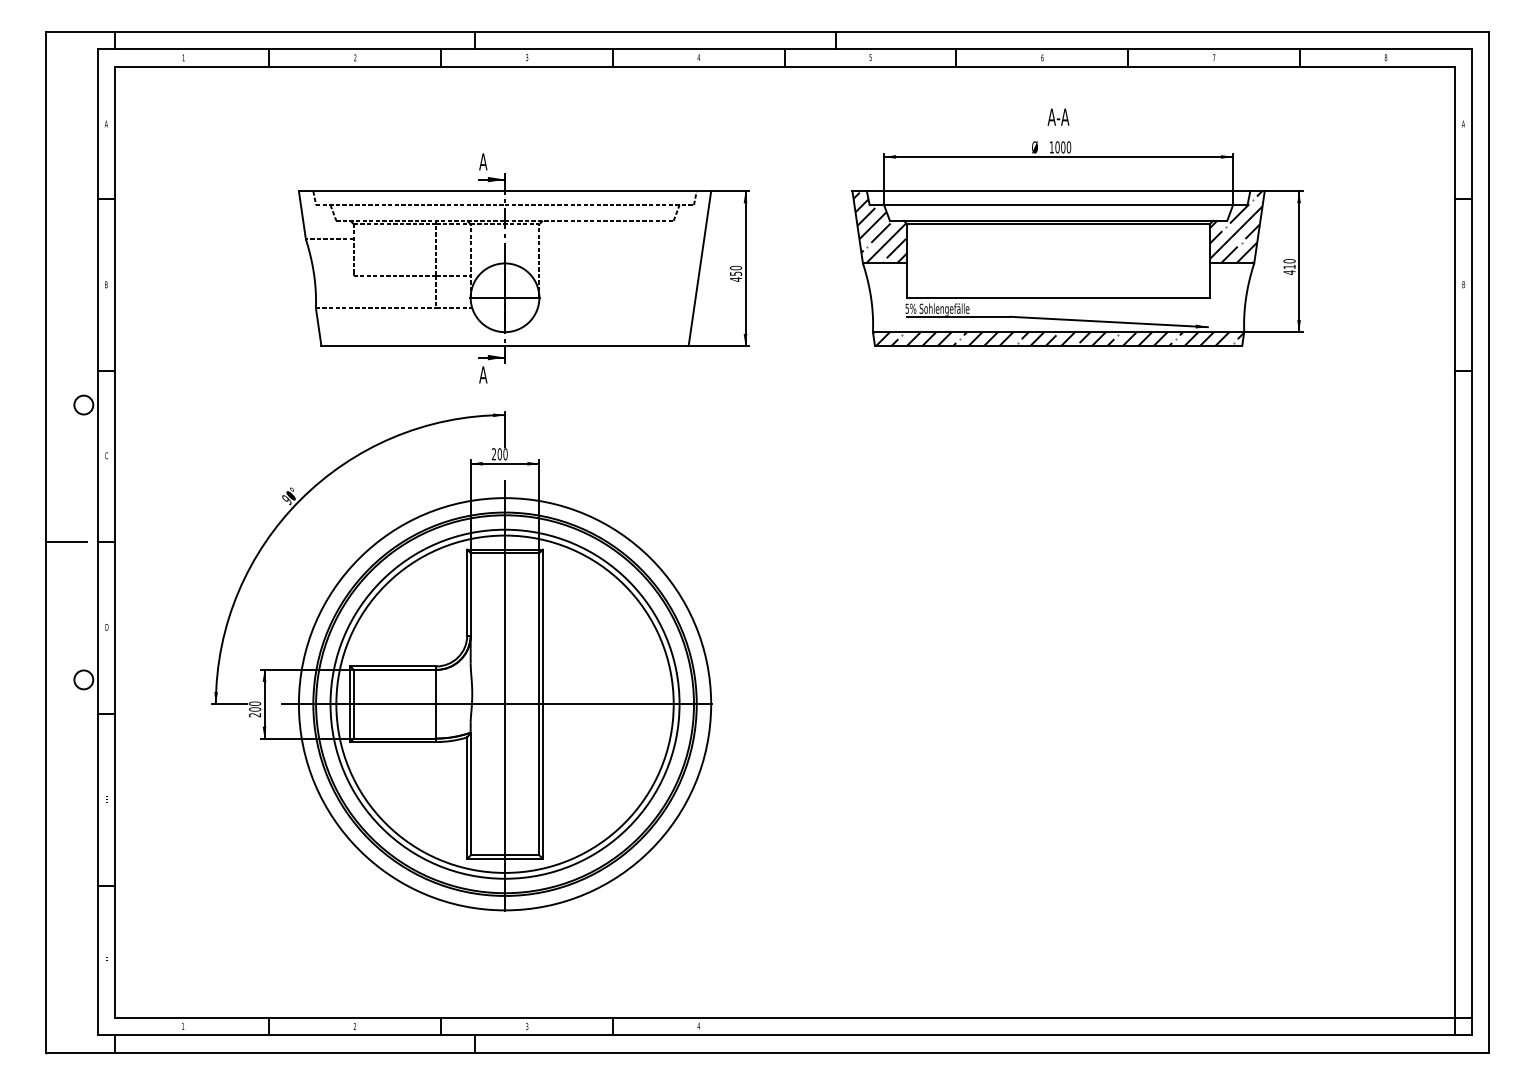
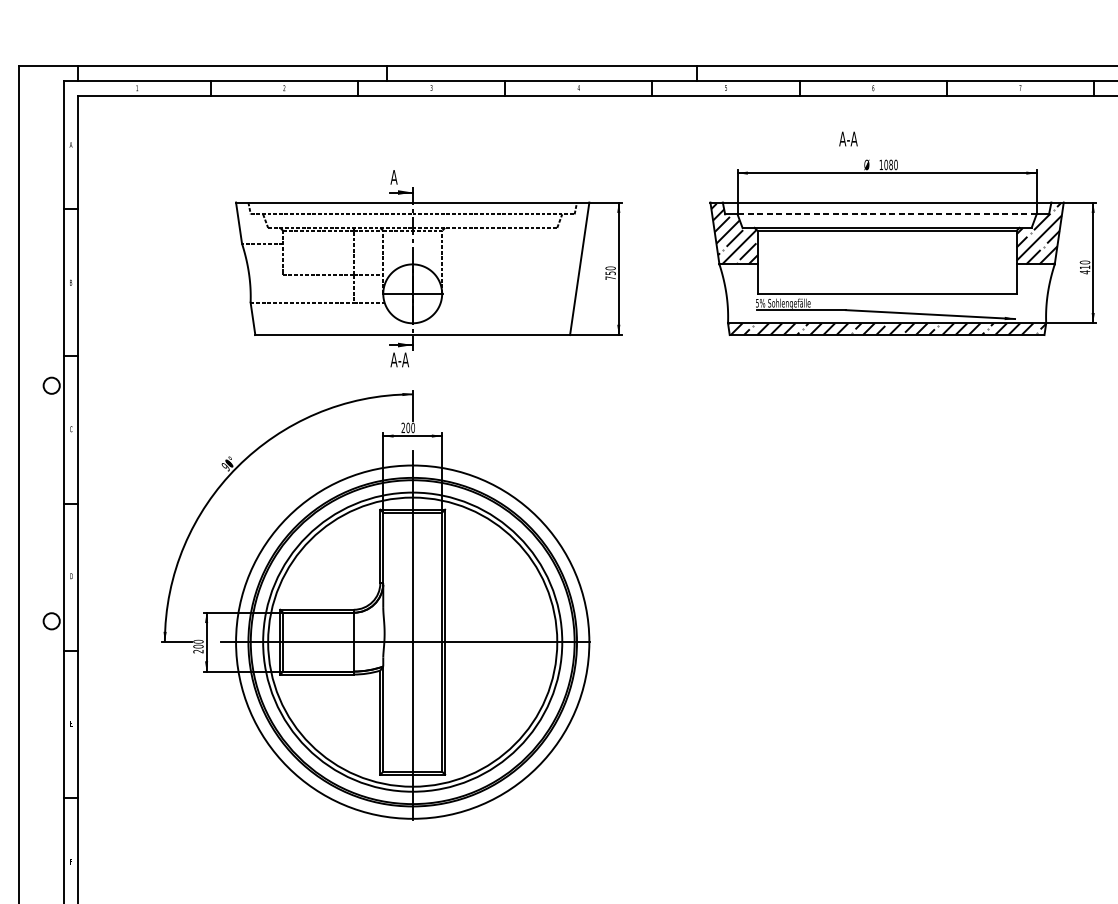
text: (1058, 116) -> (848, 138), moved
text: (1063, 147) -> (891, 165), 1000 -> 1080
line: (1058, 205) -> (887, 214), solid -> dashed
text: (735, 279) -> (610, 278), 450 -> 750
text: (494, 374) -> (403, 359), A -> A-A
line: (66, 542) -> (36, 503), removed

